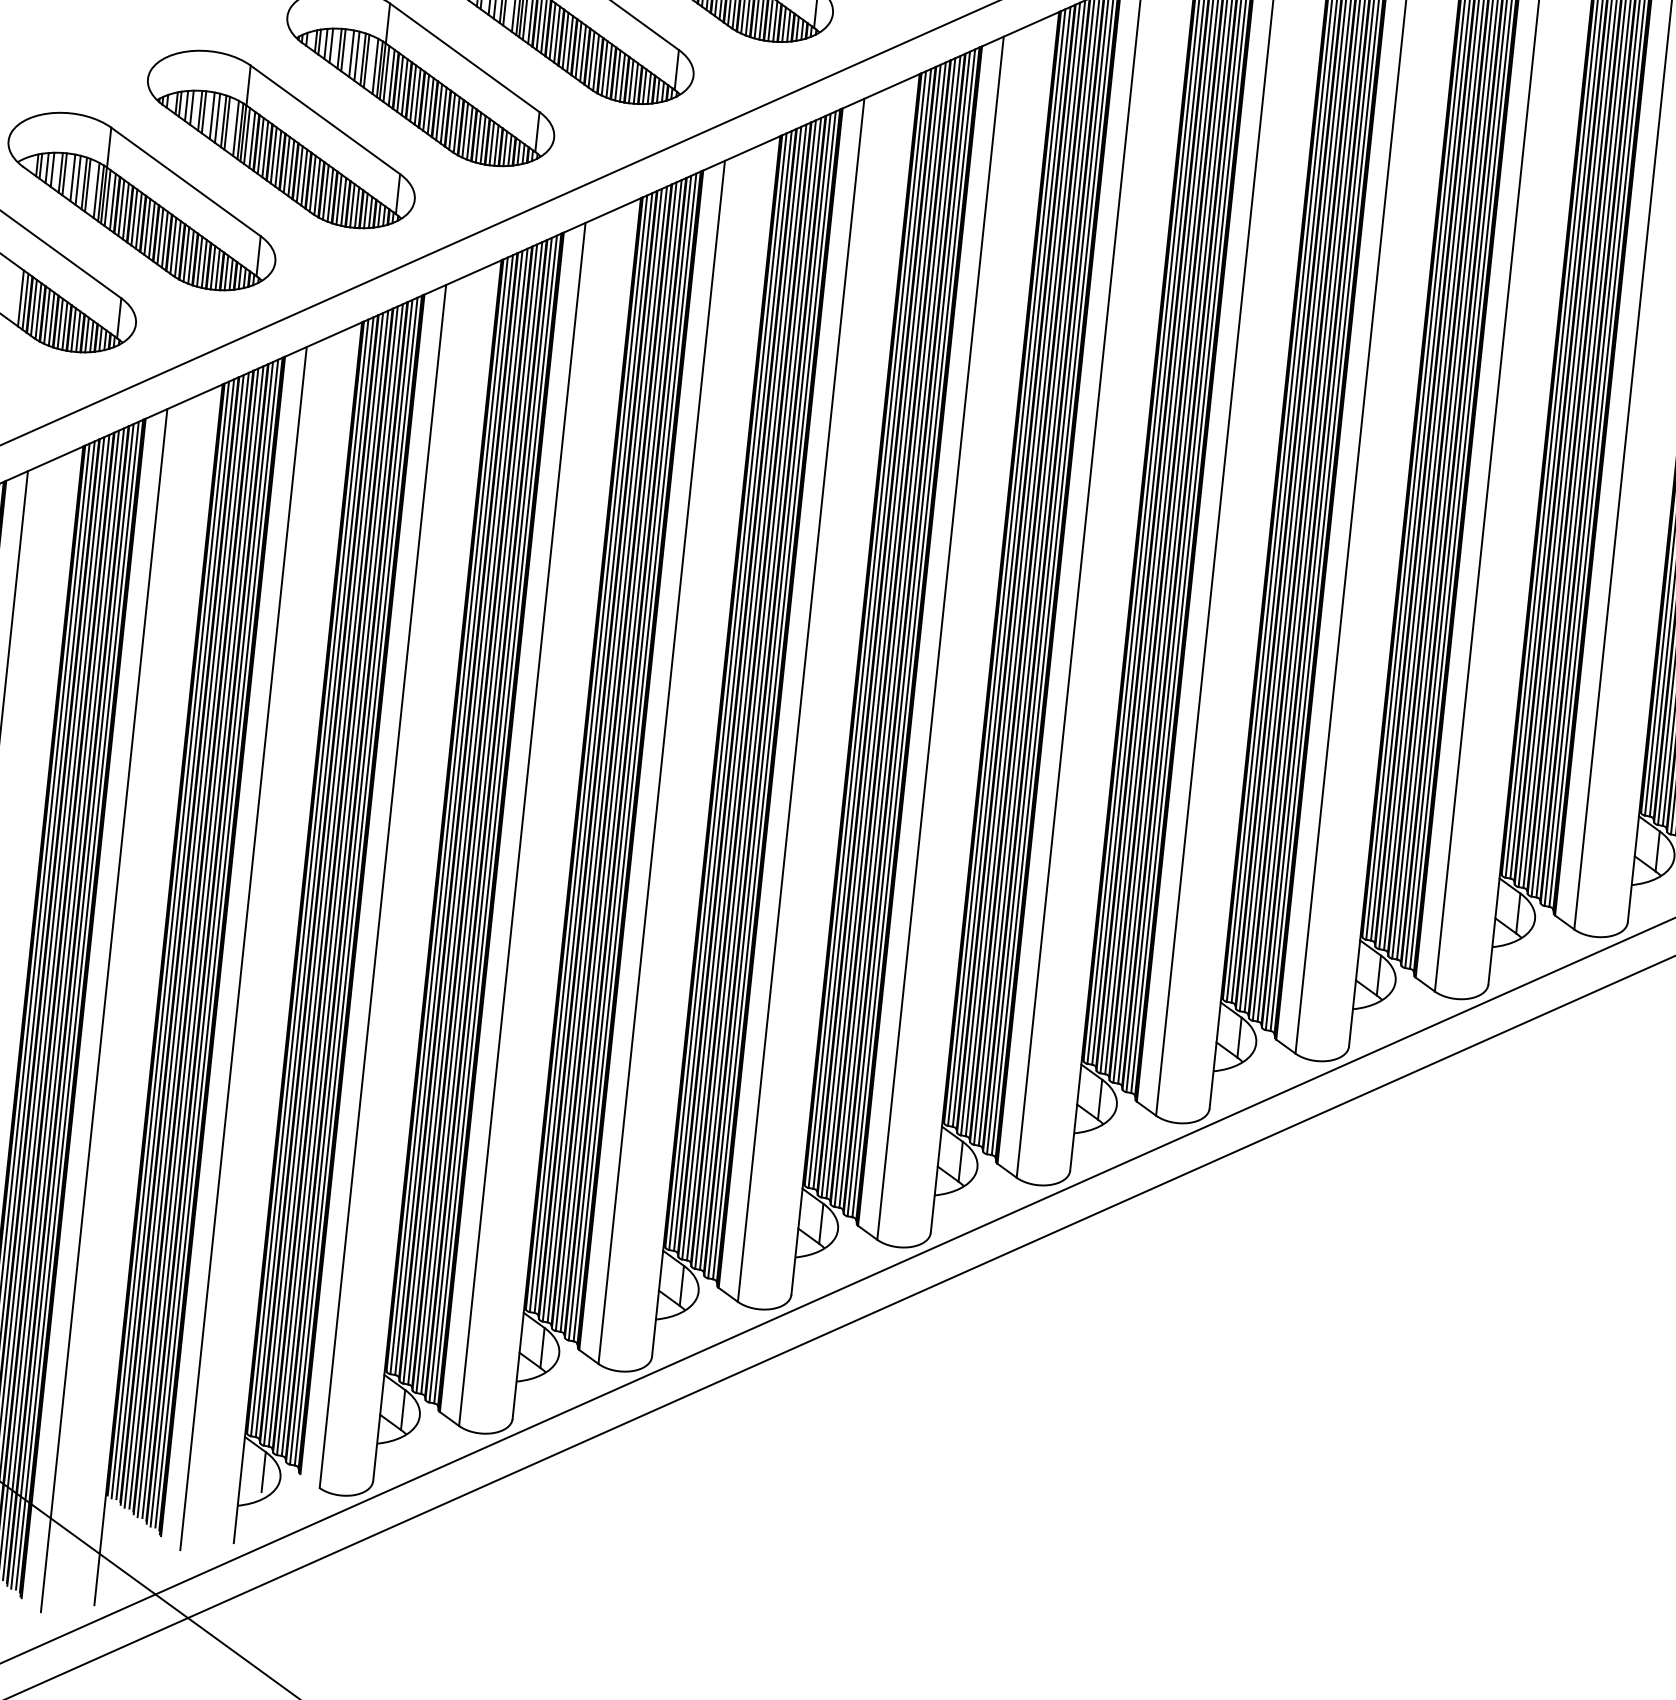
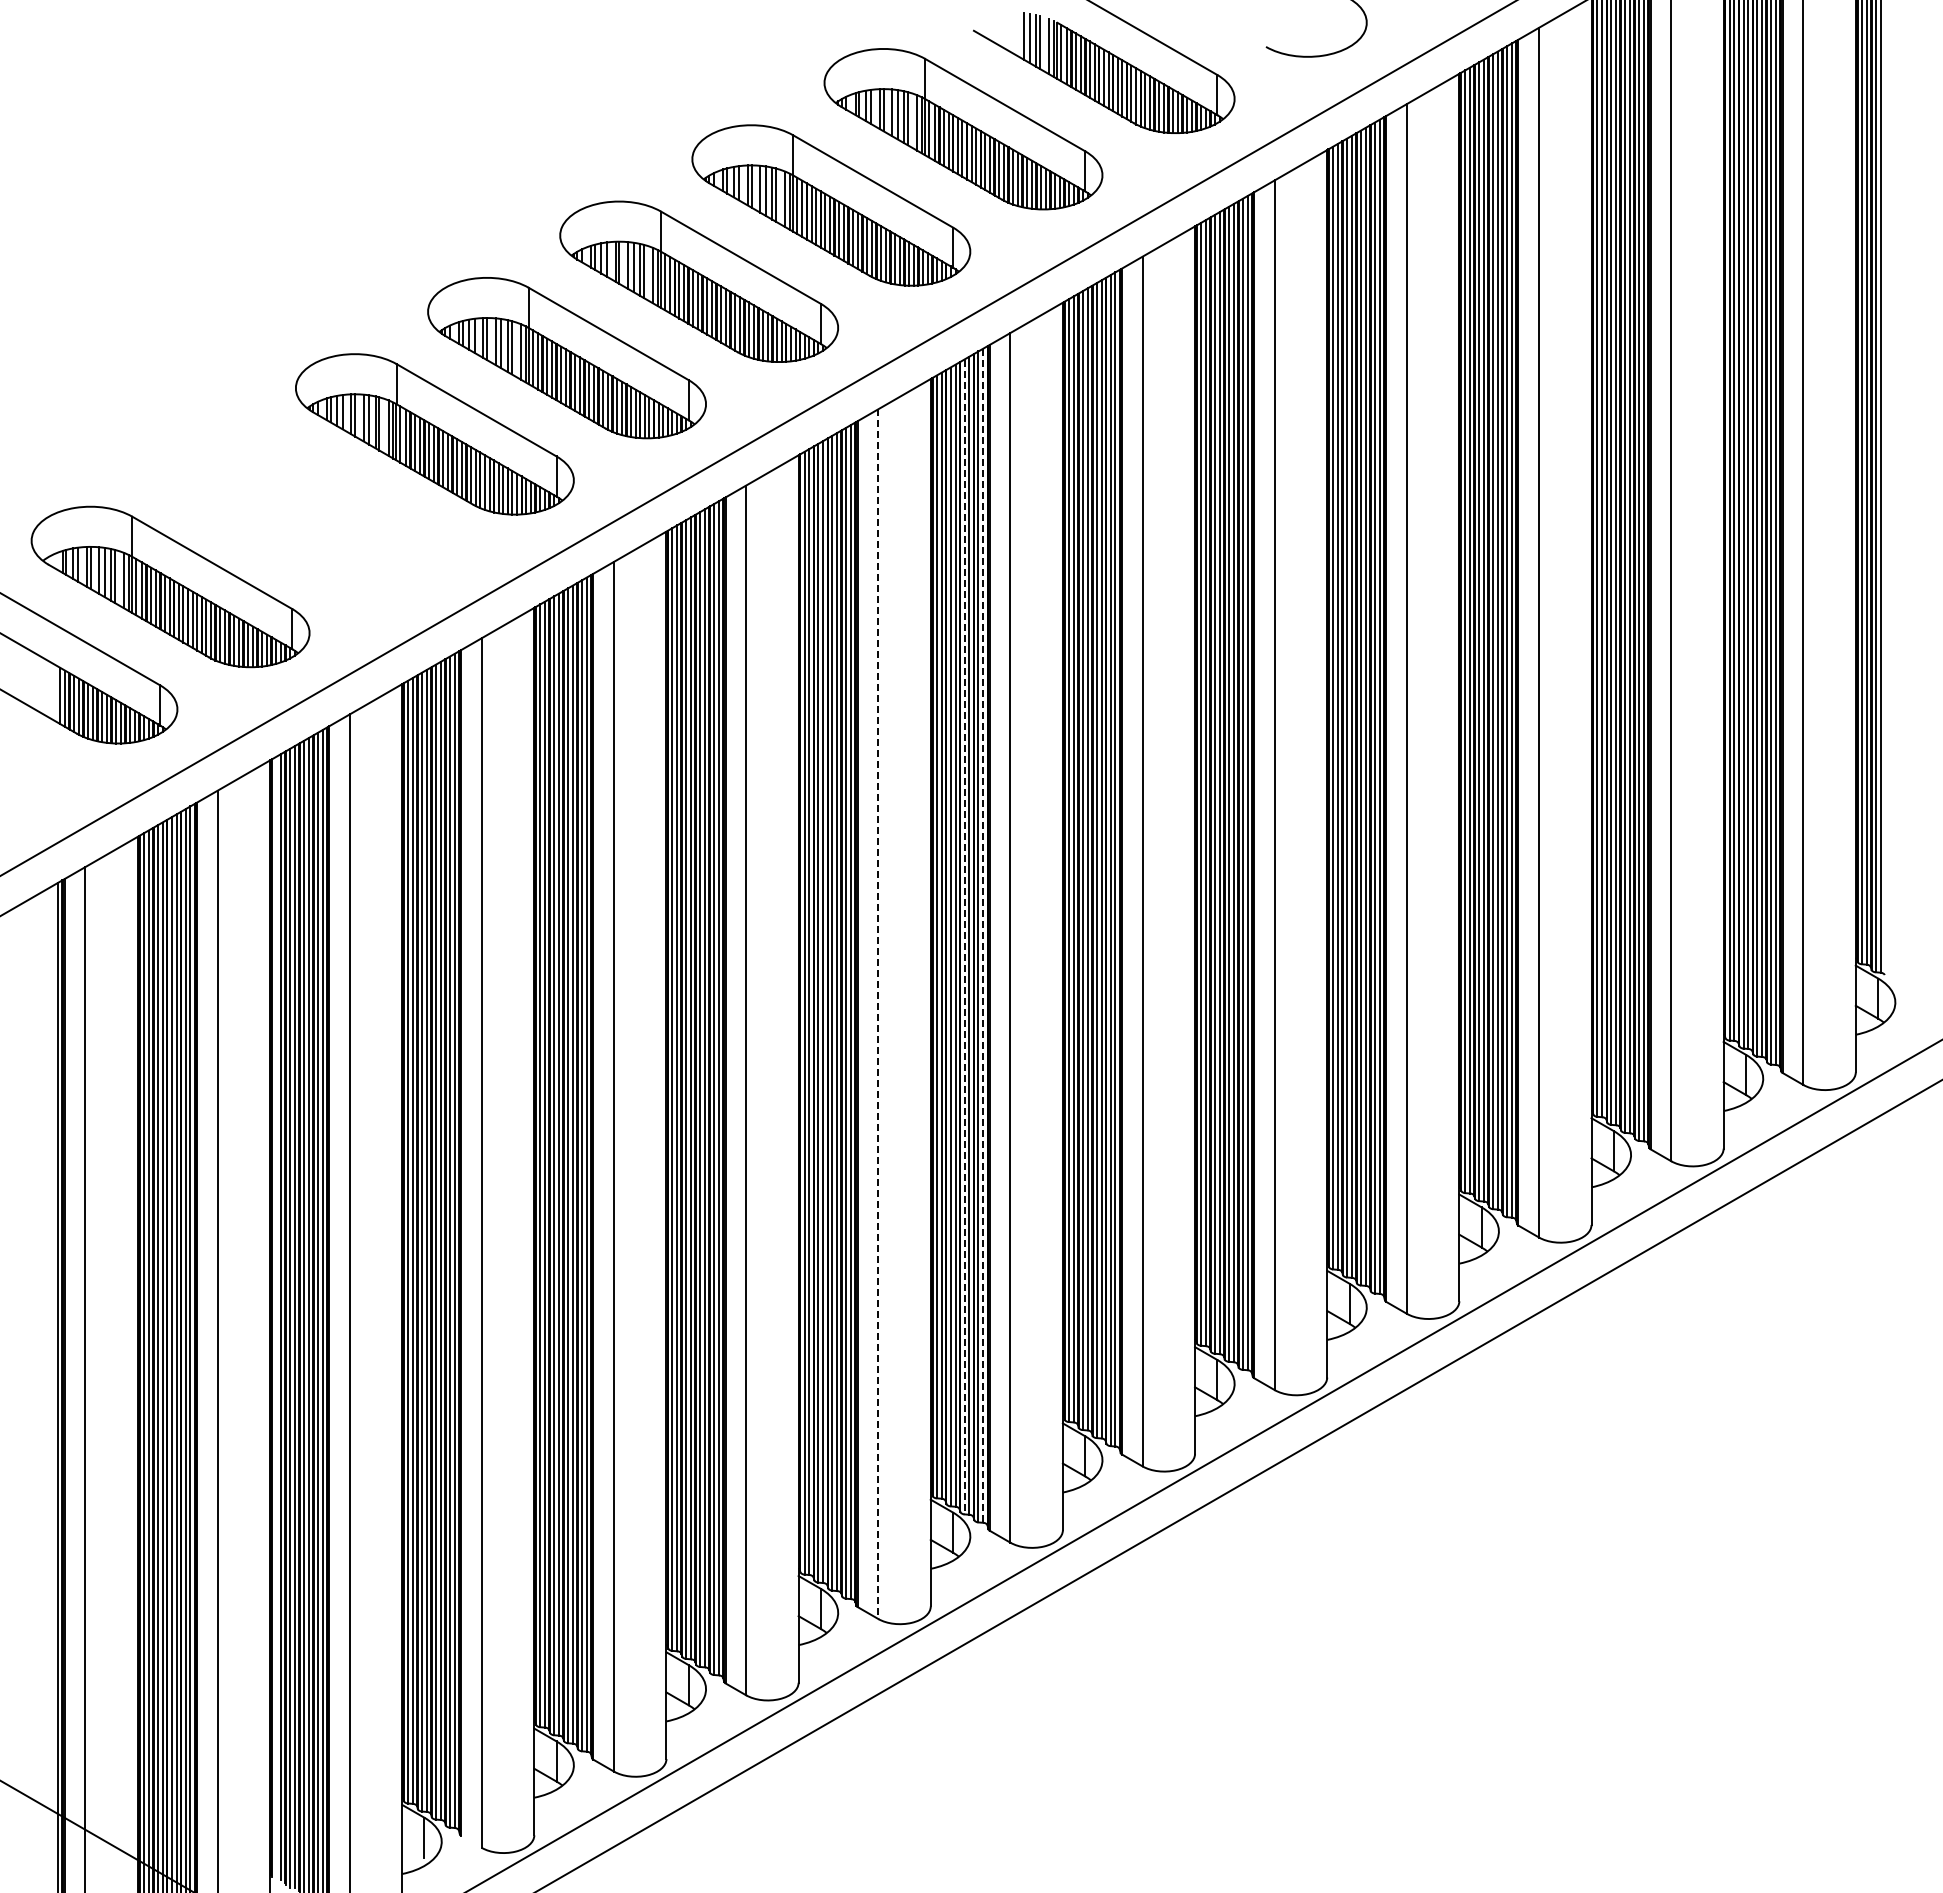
part: (281, 139) -> (302, 510), removed
line: (894, 633) -> (964, 937), solid -> dashed
line: (913, 634) -> (983, 936), solid -> dashed
line: (801, 700) -> (878, 1014), solid -> dashed
line: (169, 940) -> (275, 1318), removed

